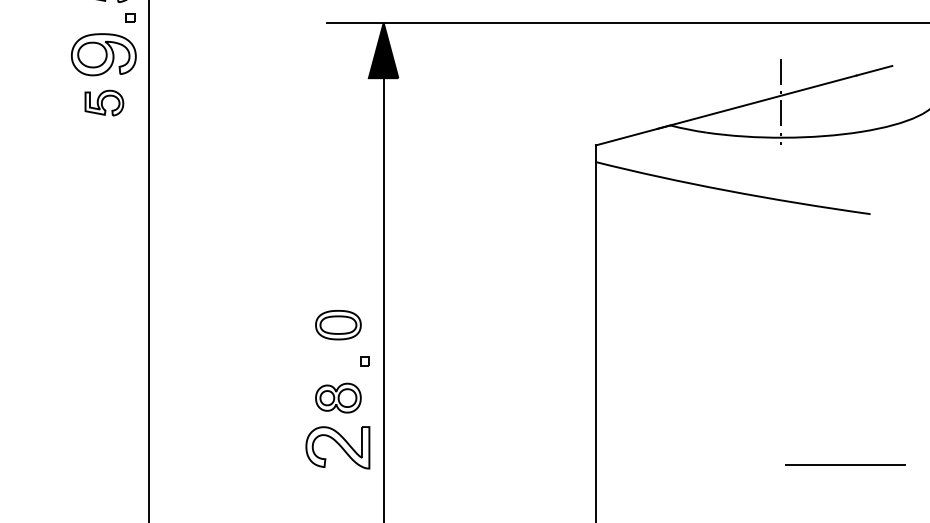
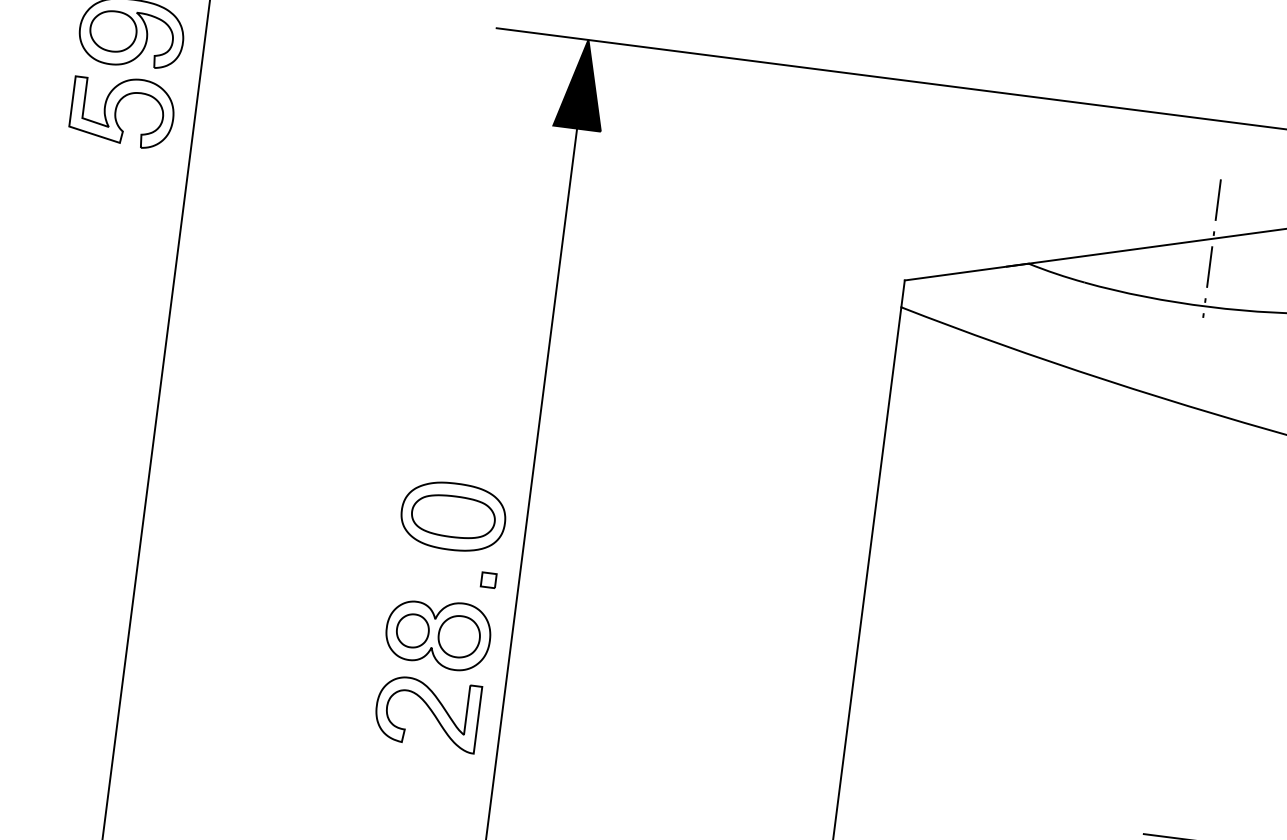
part: (104, 102) -> (123, 110), size x1.67
part: (338, 324) -> (453, 515), size x1.43
part: (338, 397) -> (438, 632), size x1.43

